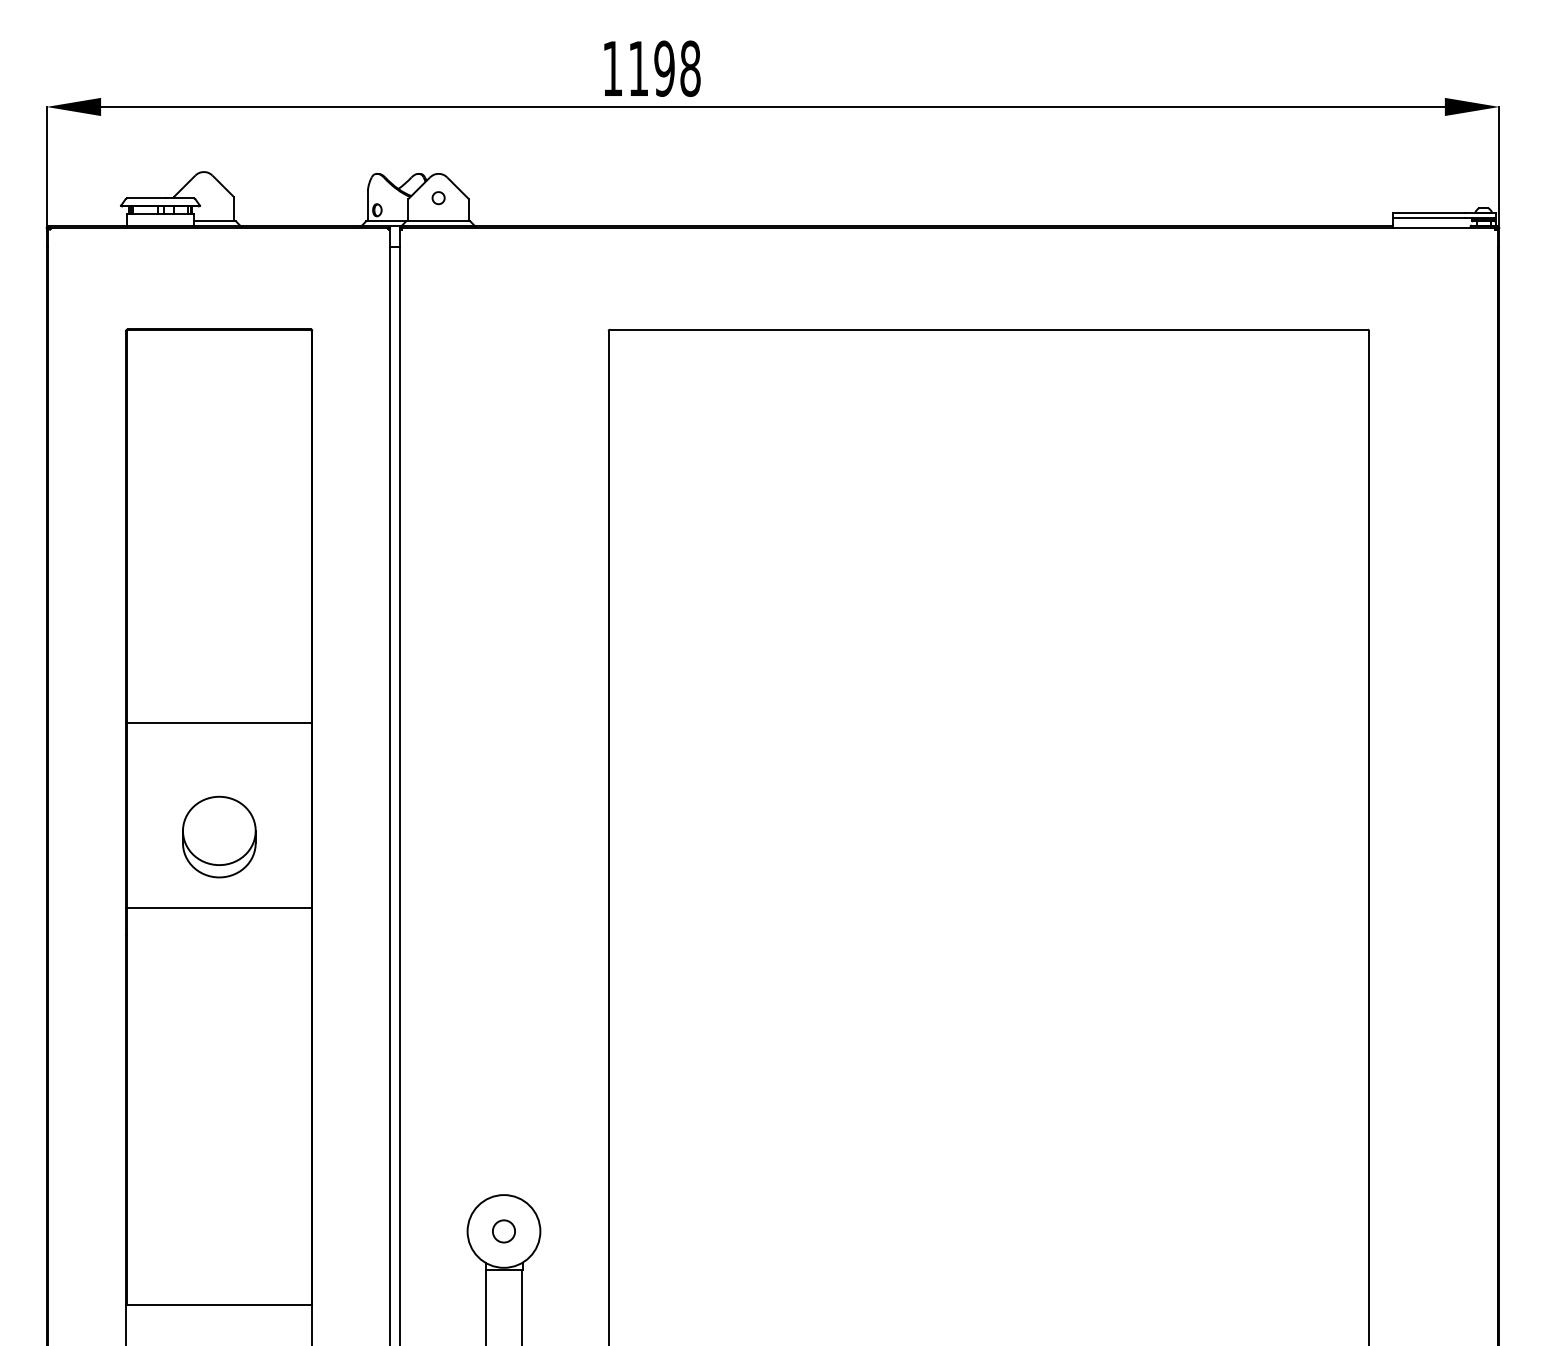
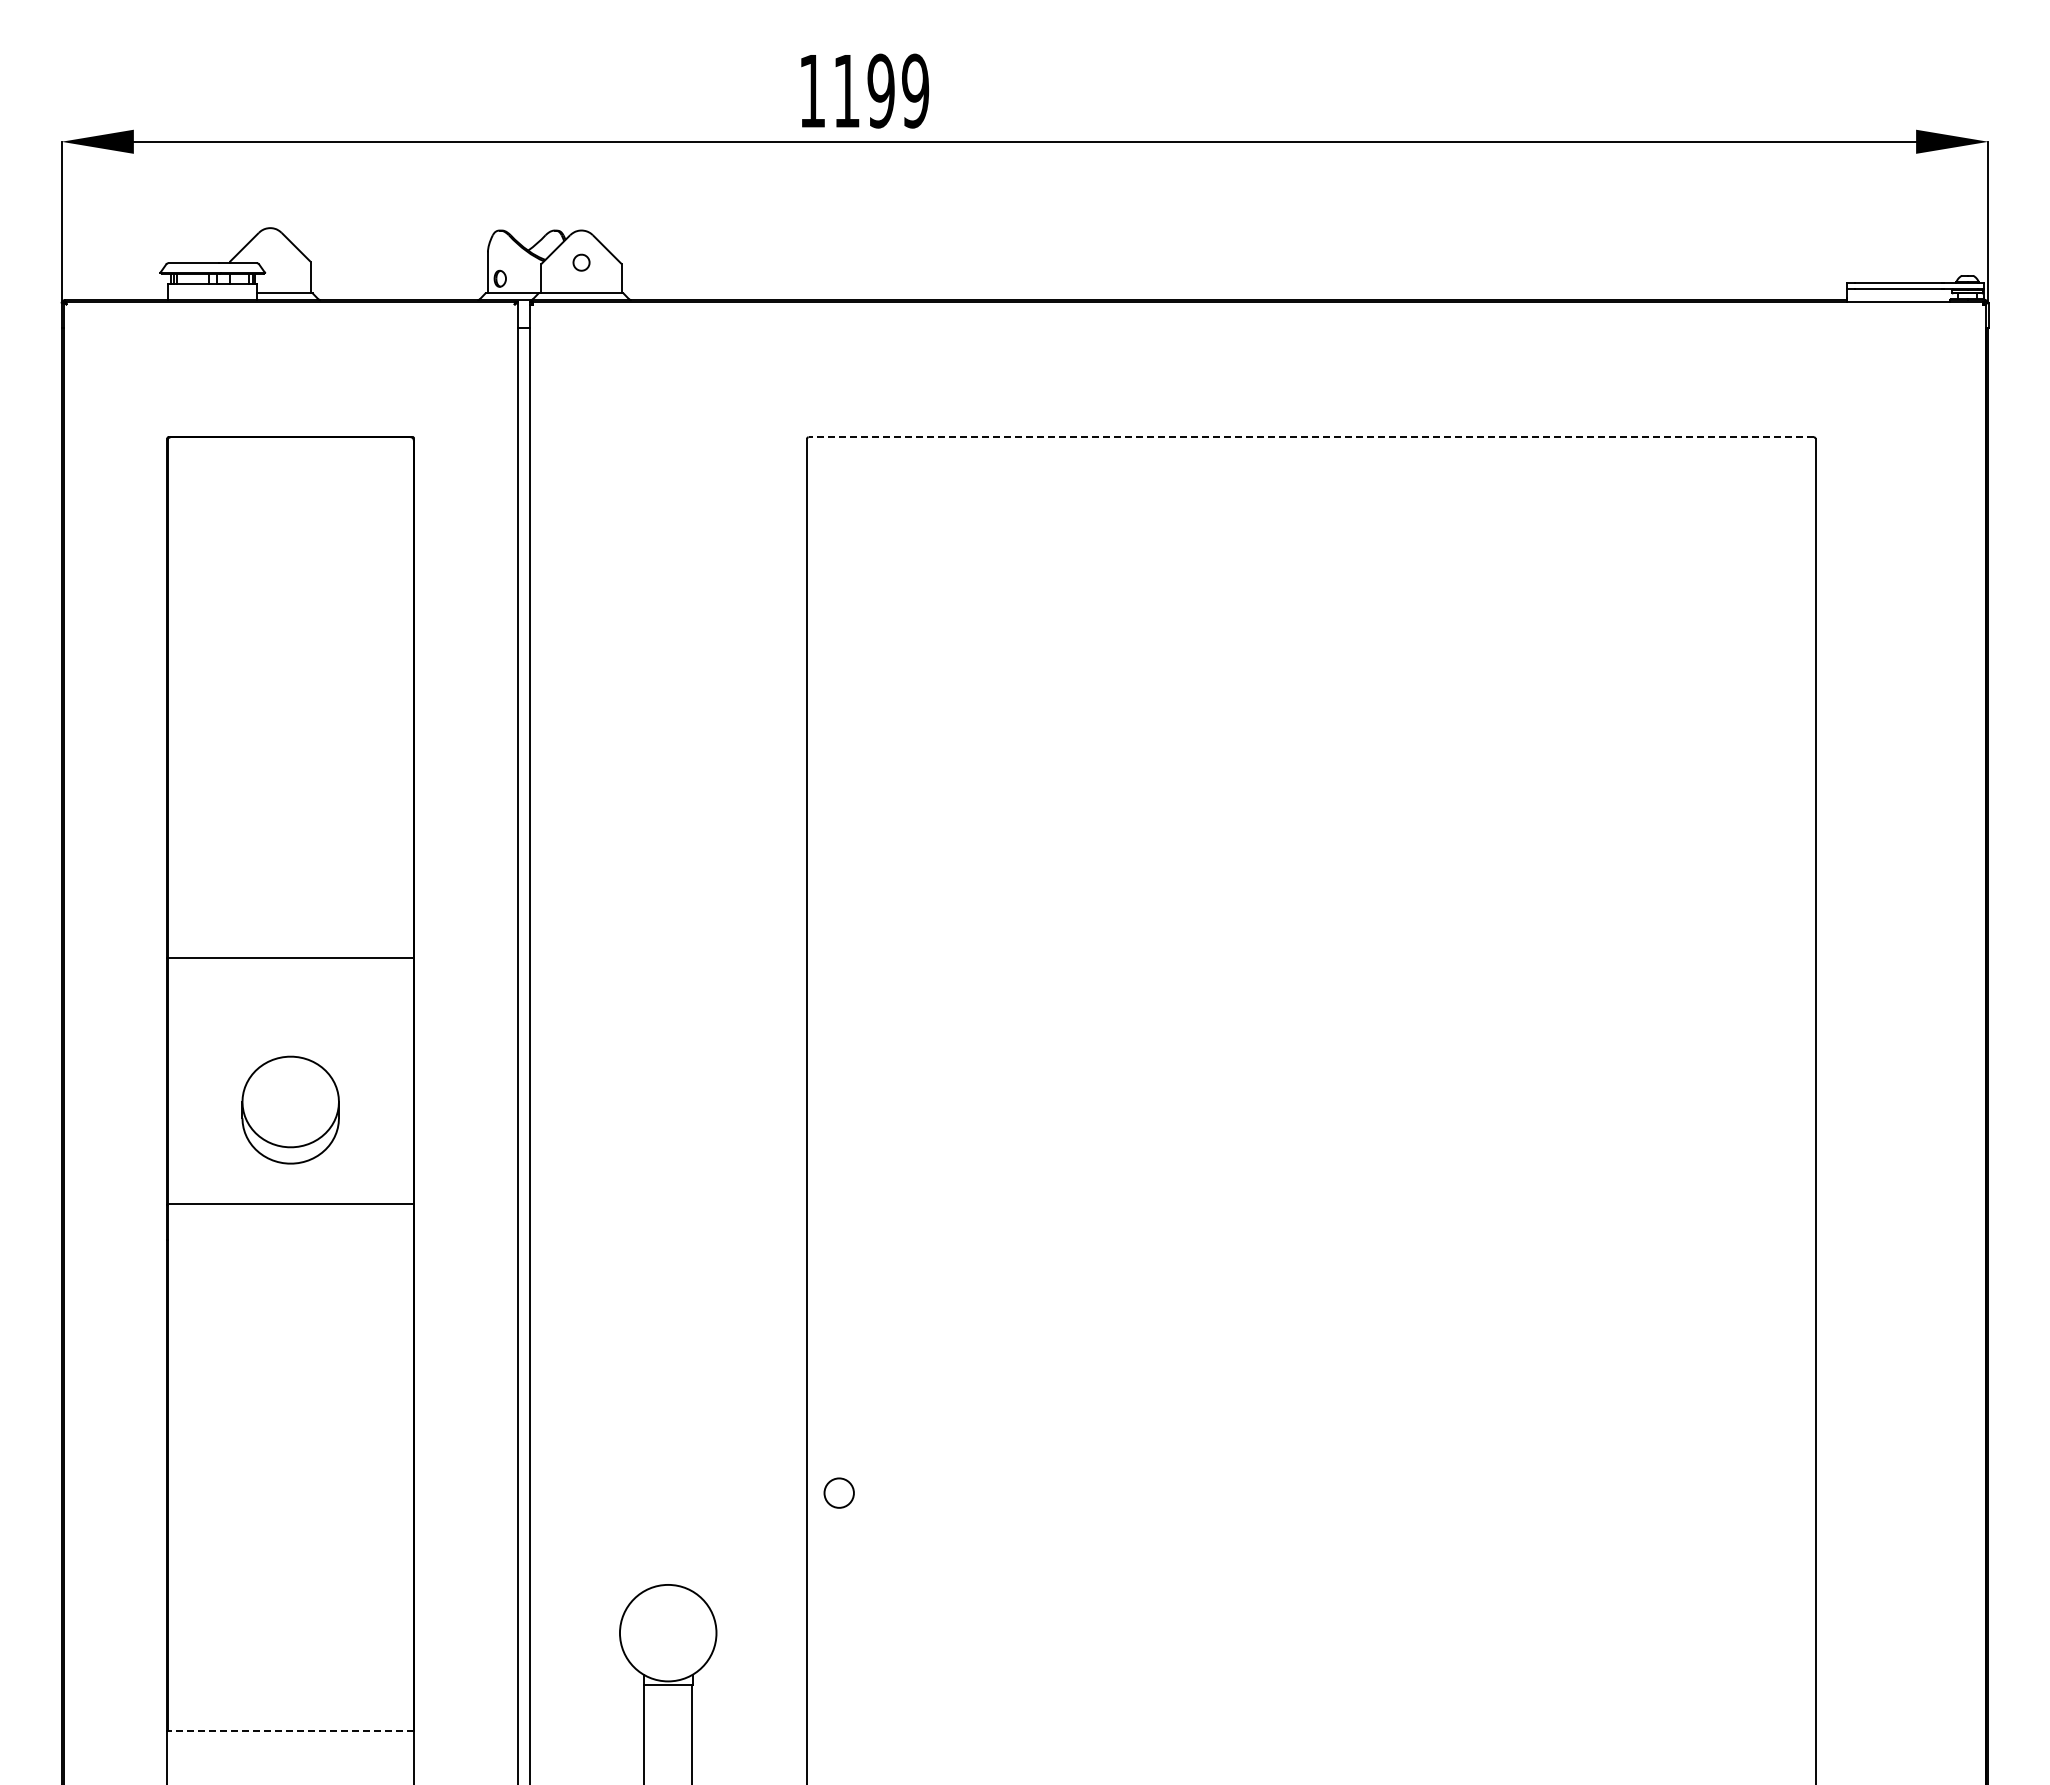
text: (690, 68) -> (915, 90), 1198 -> 1199
line: (989, 329) -> (1311, 437), solid -> dashed
circle: (503, 1230) -> (838, 1492), moved
line: (219, 1305) -> (290, 1731), solid -> dashed

